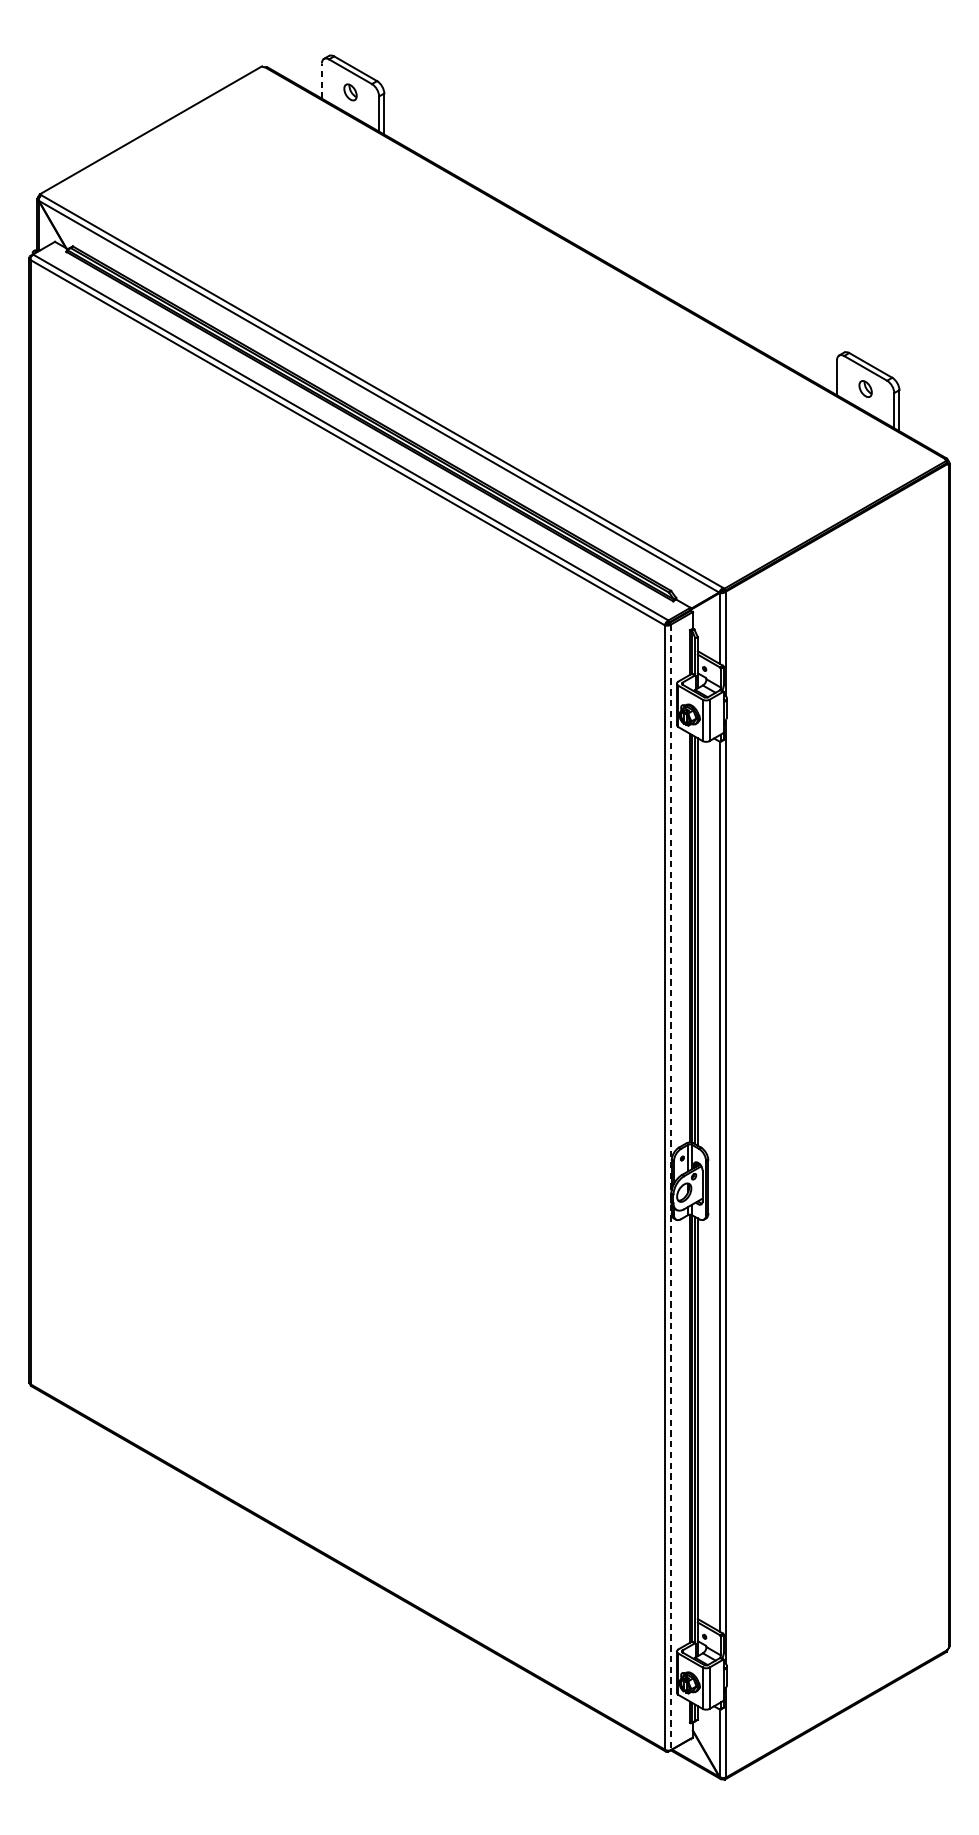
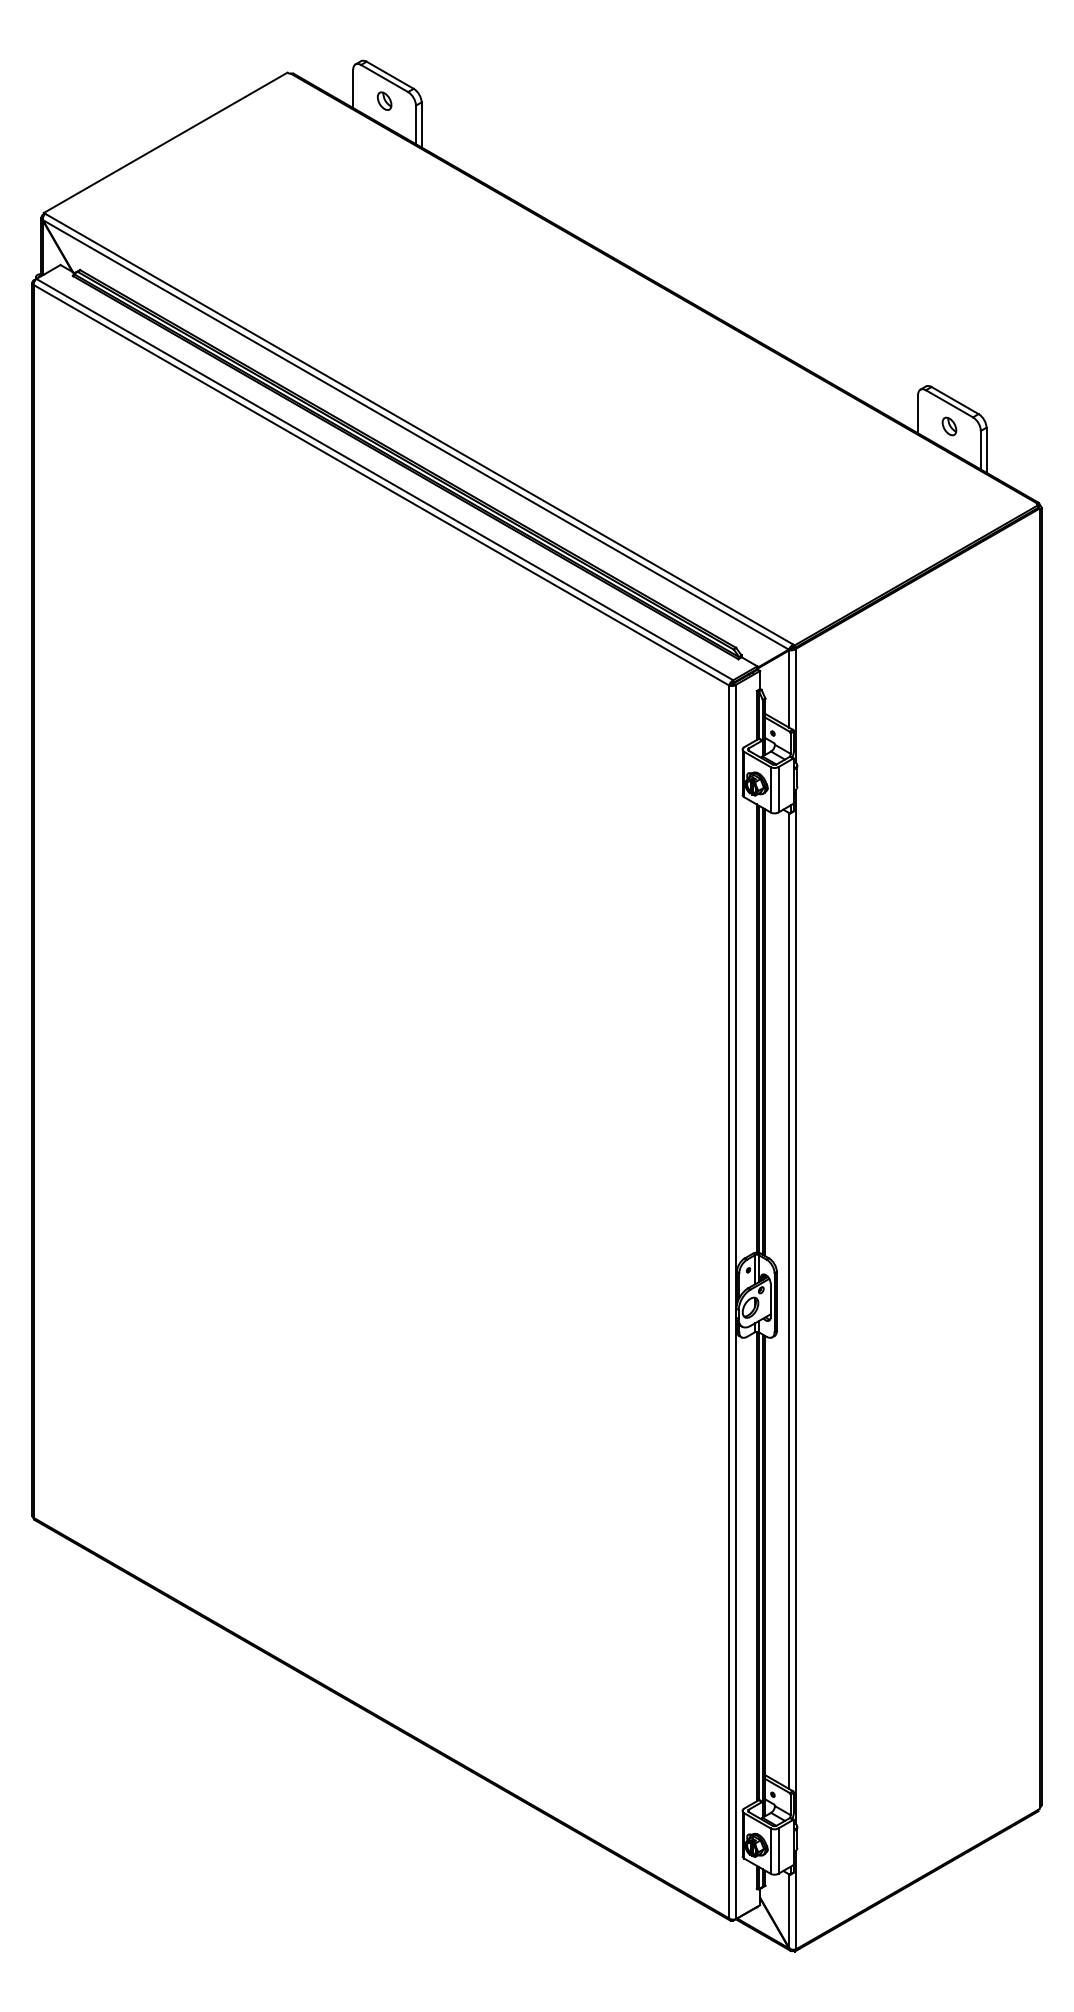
line: (322, 80) -> (353, 88), dashed -> solid
line: (670, 1187) -> (735, 1302), dashed -> solid

